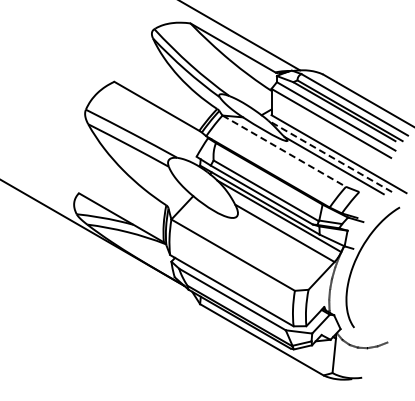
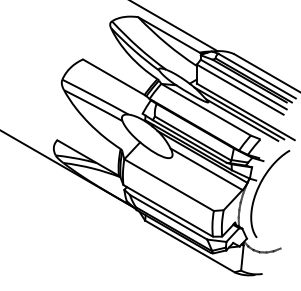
line: (284, 151) -> (206, 109), dashed -> solid
line: (330, 156) -> (239, 113), dashed -> solid

